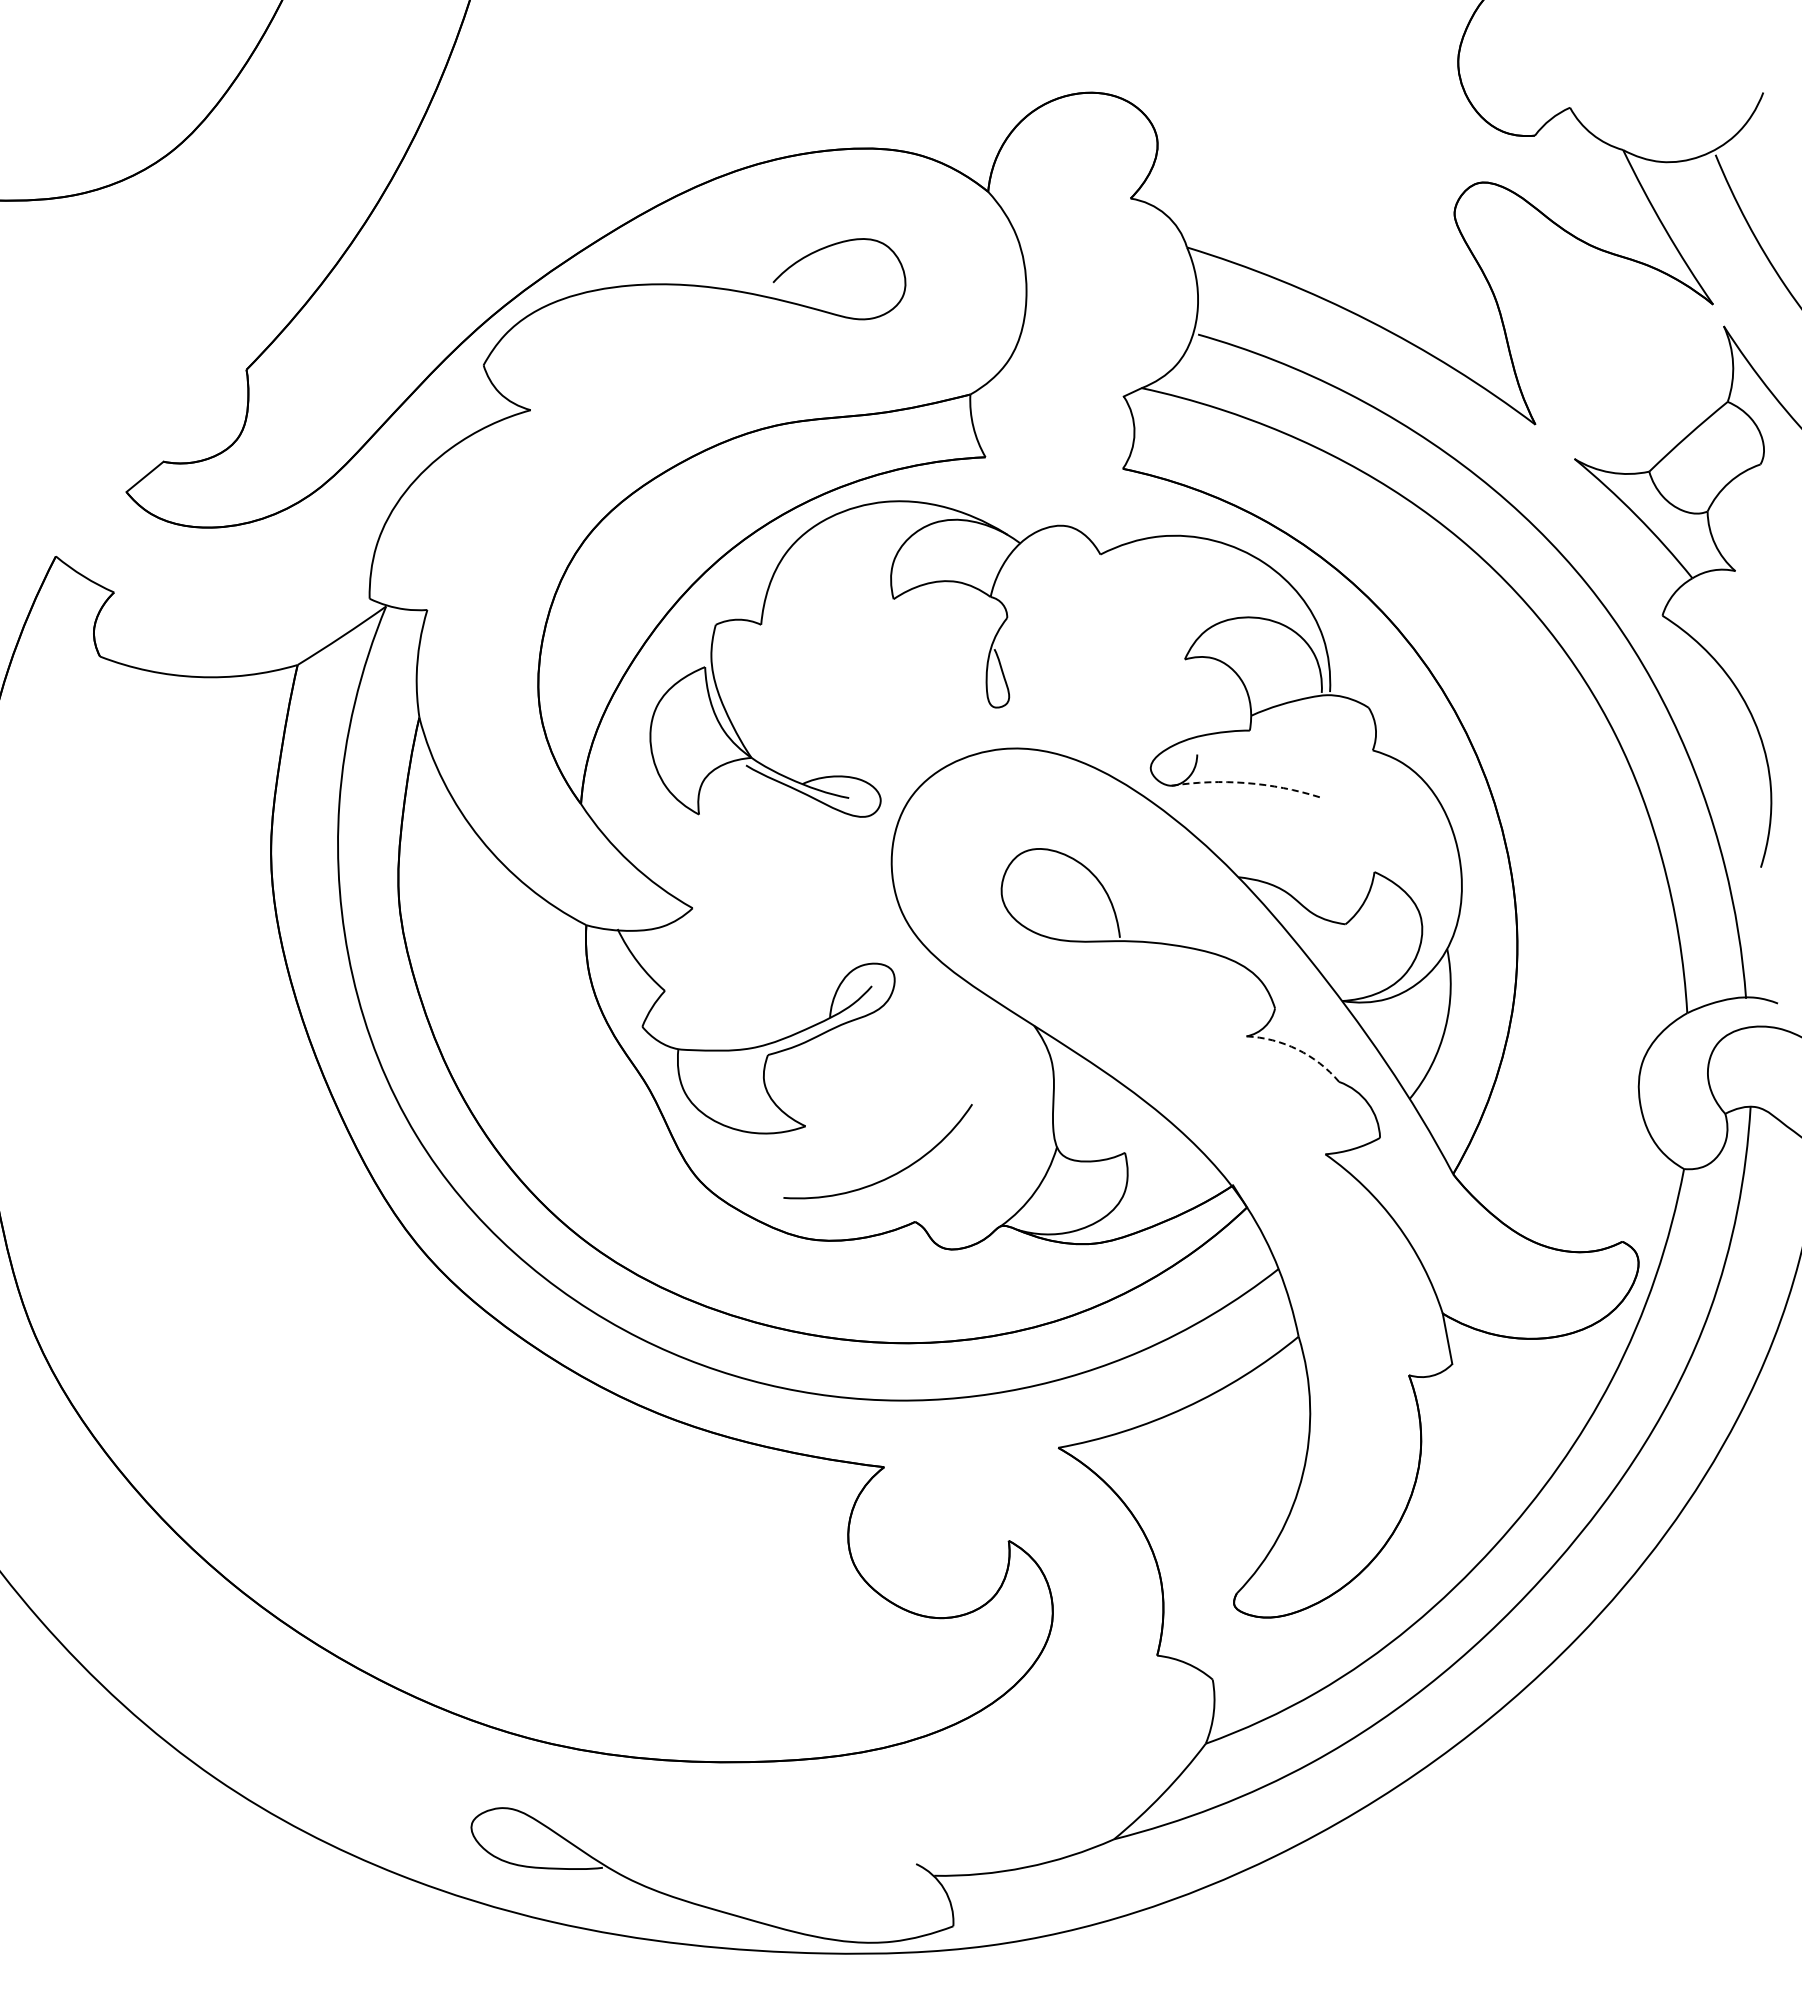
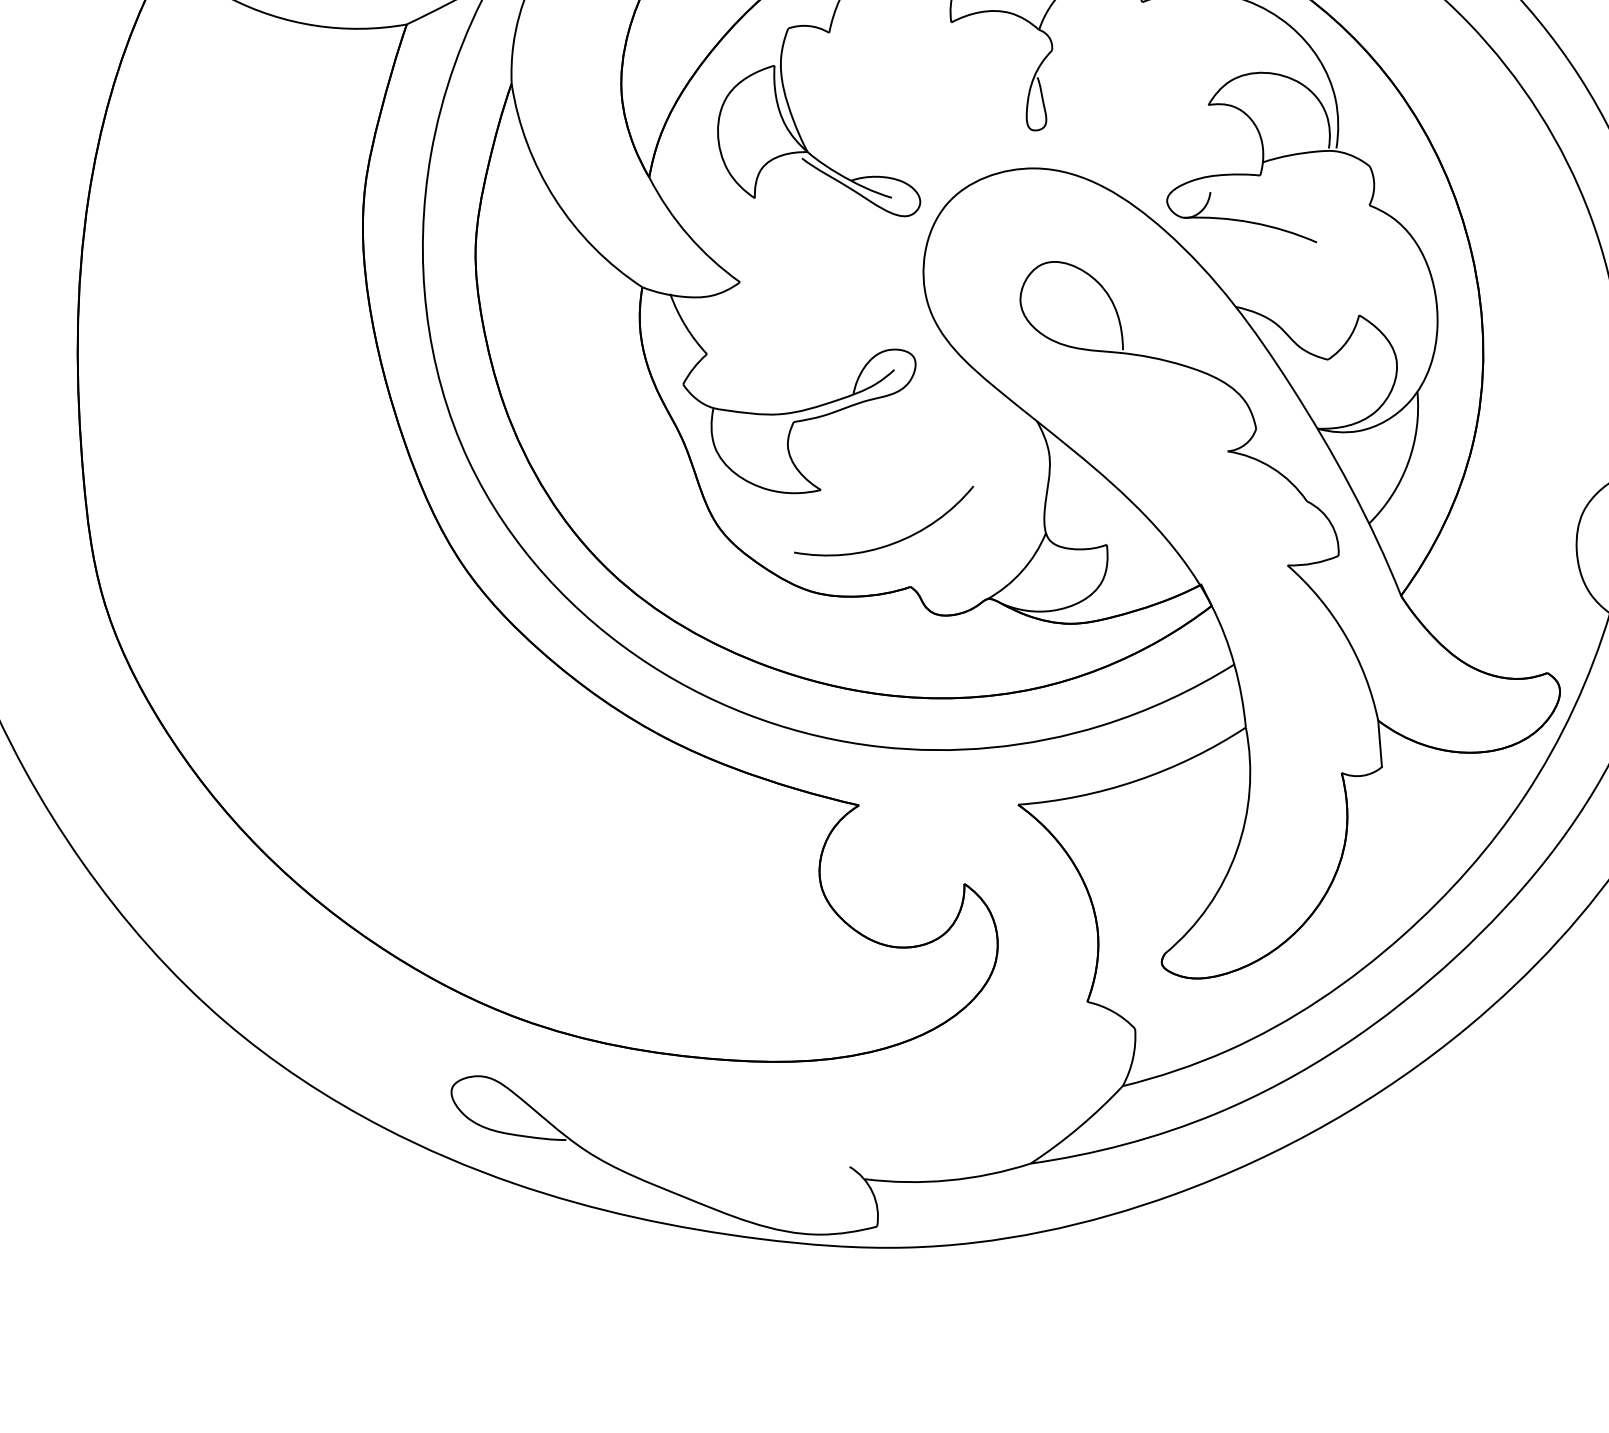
arc: (1246, 783) -> (1252, 223), dashed -> solid
arc: (1297, 1049) -> (1272, 468), dashed -> solid

